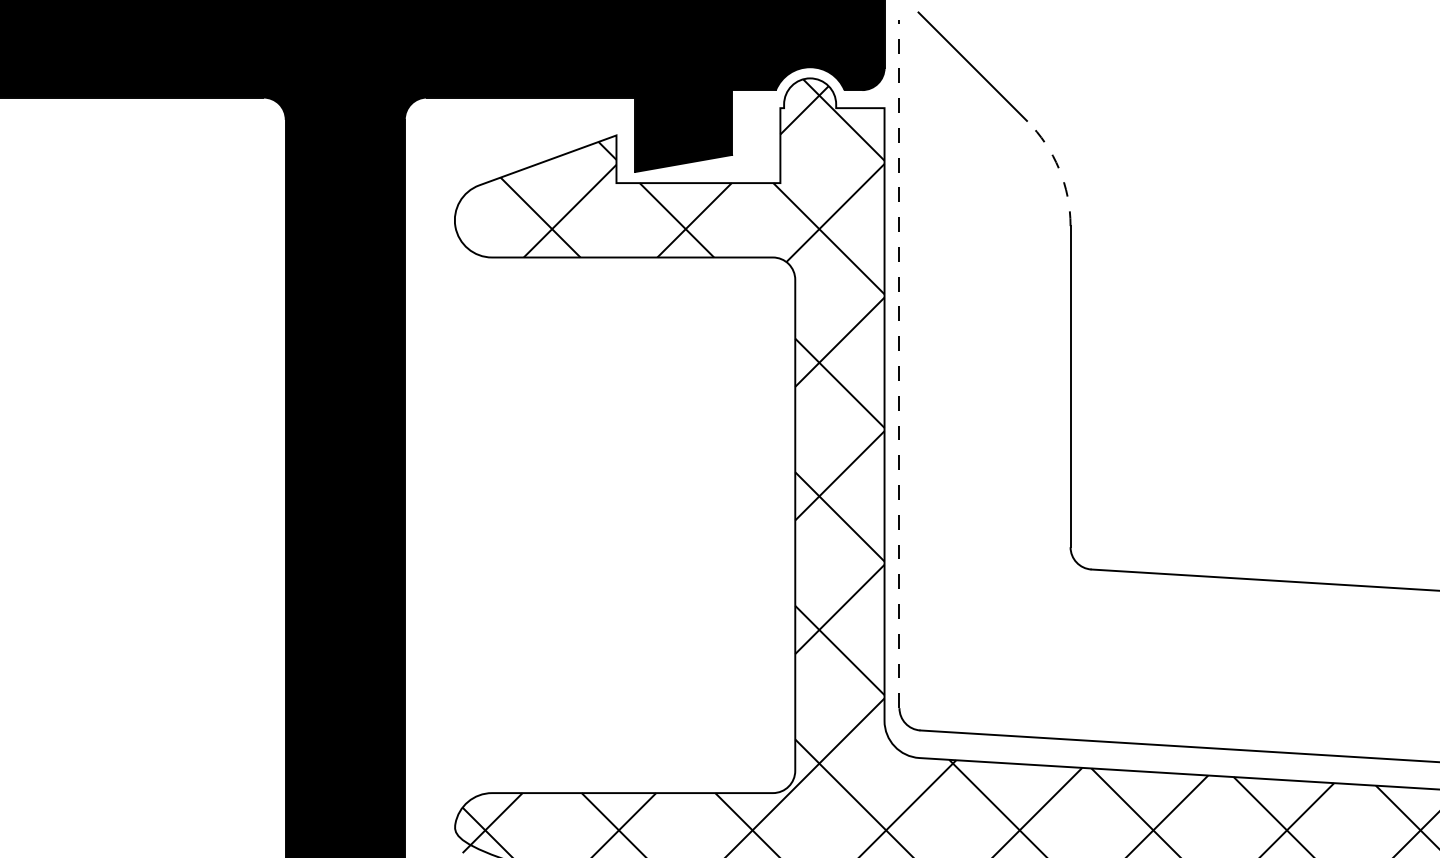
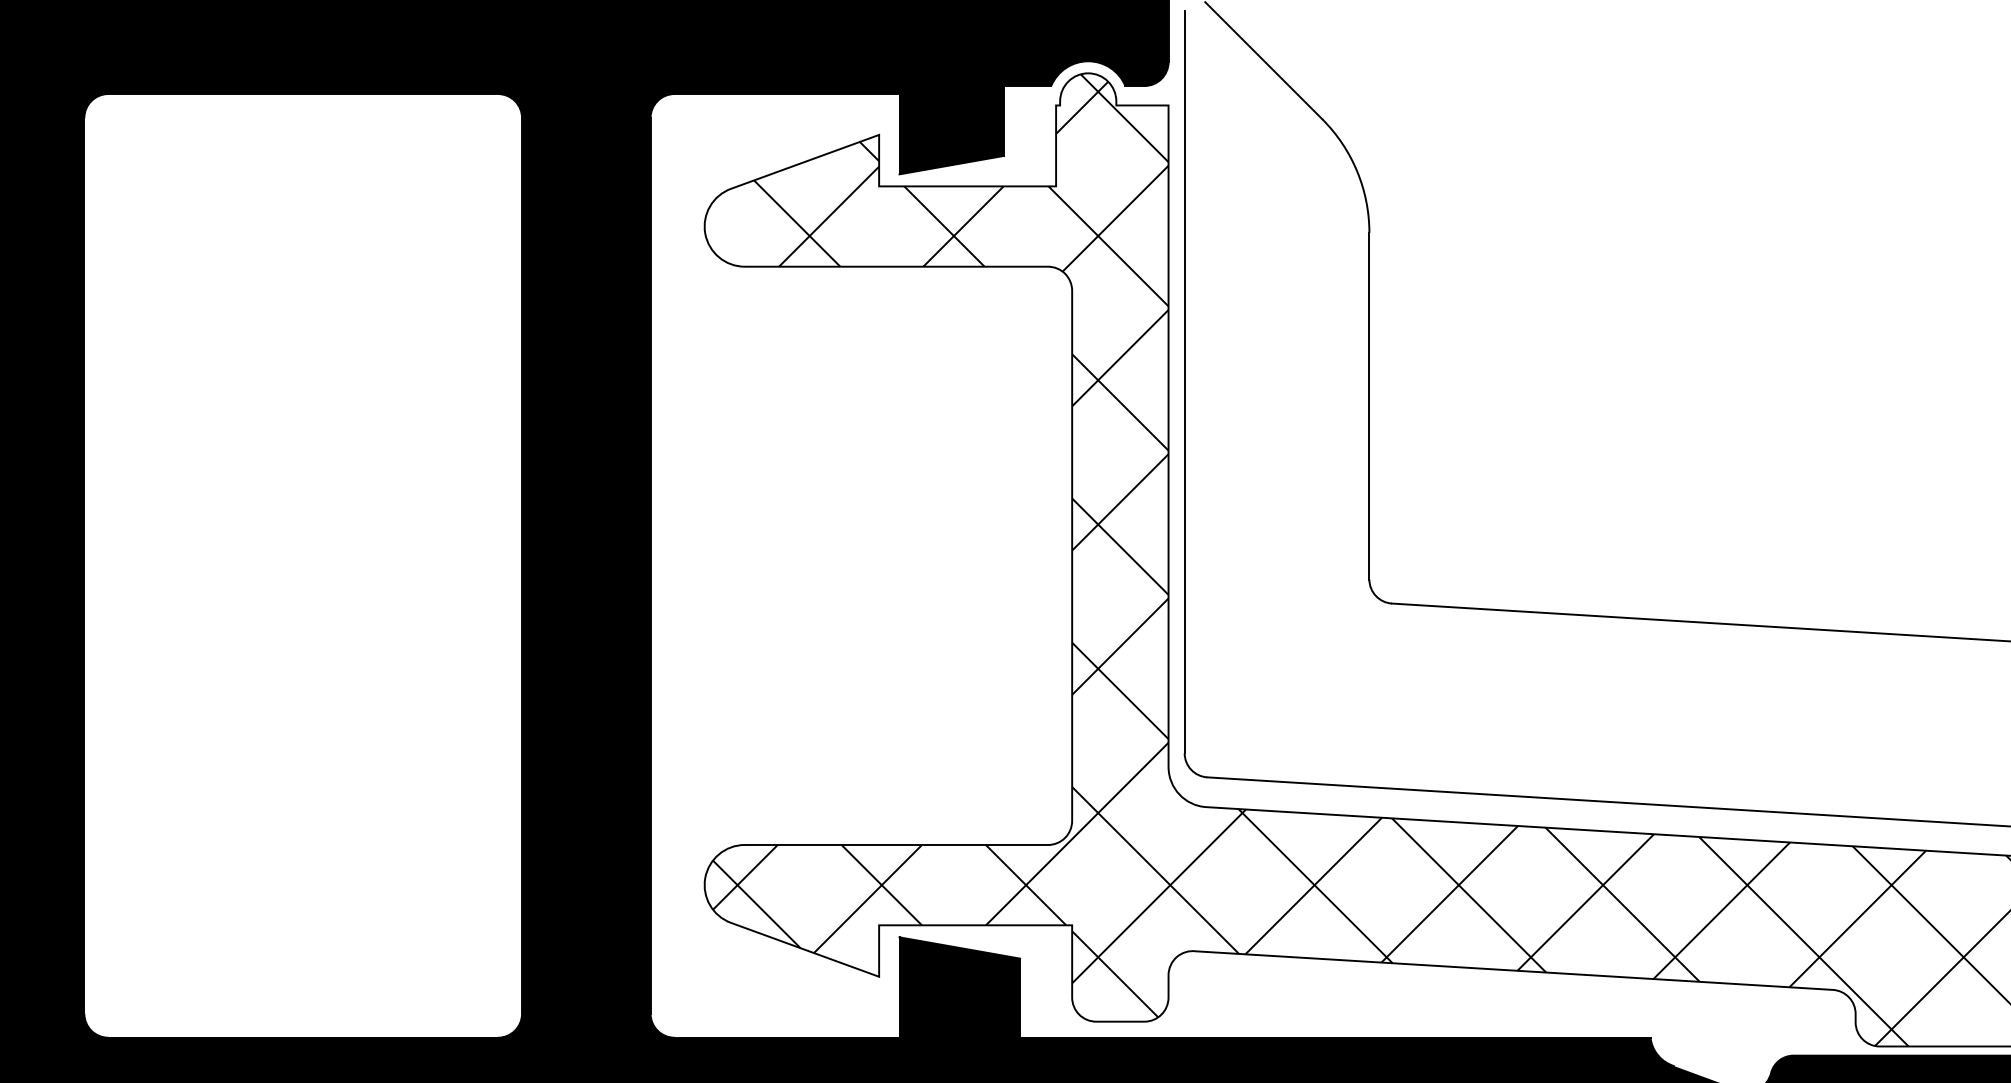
arc: (1059, 169) -> (1357, 171), dashed -> solid
line: (899, 363) -> (1184, 381), dashed -> solid

